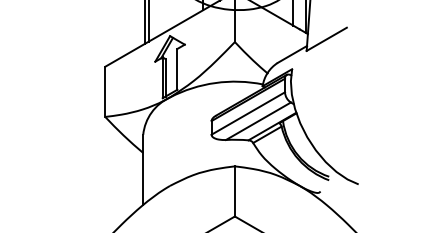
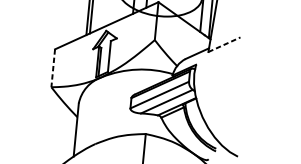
line: (327, 39) -> (224, 44), solid -> dashed
line: (105, 92) -> (53, 68), solid -> dashed

